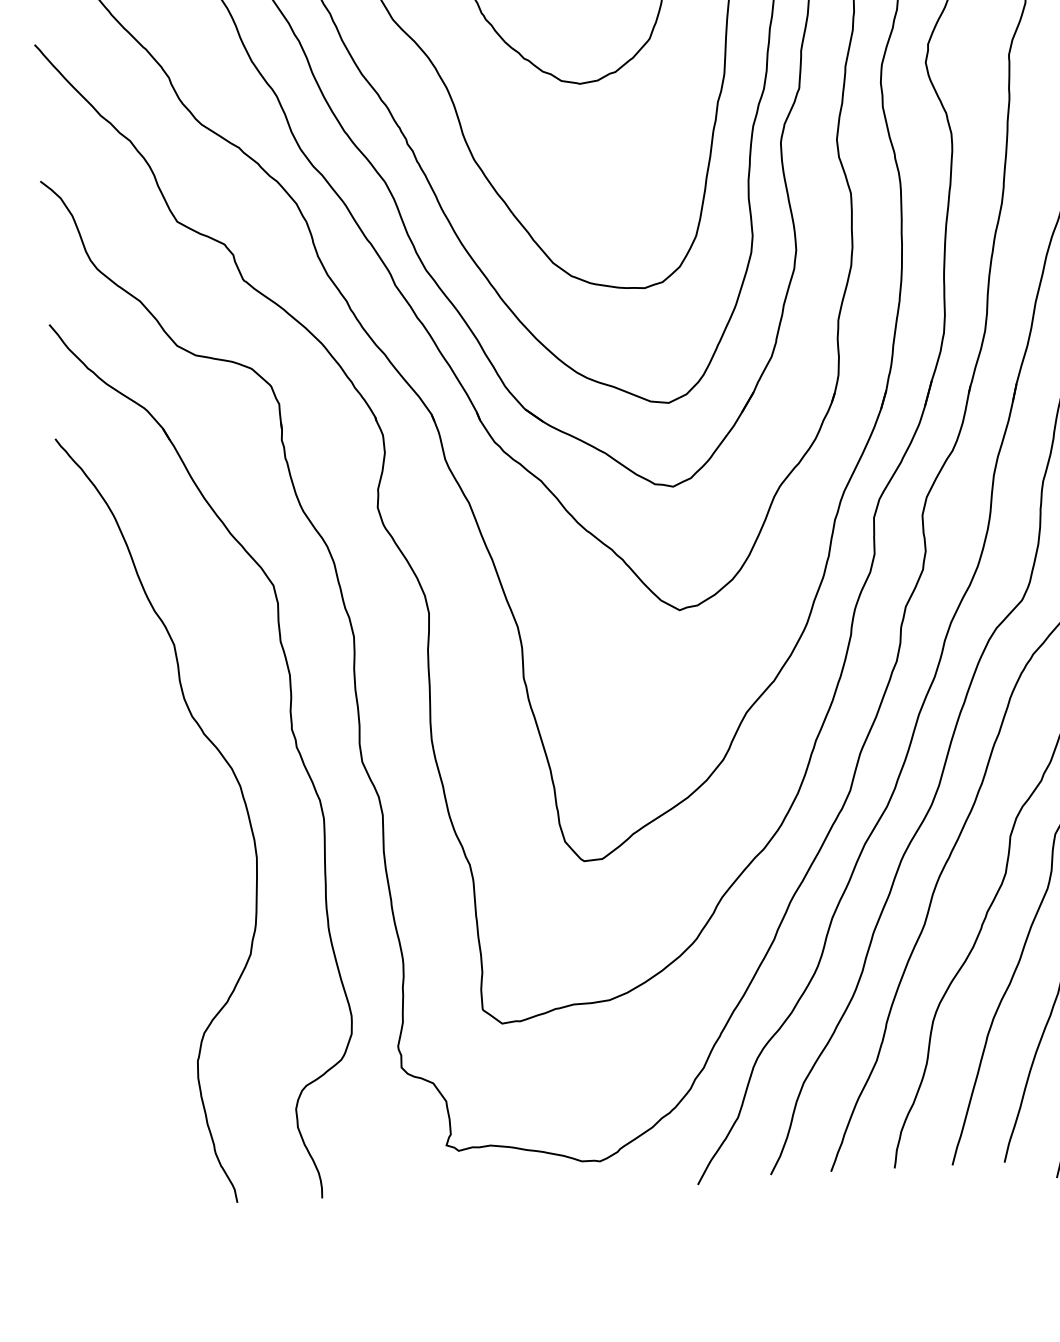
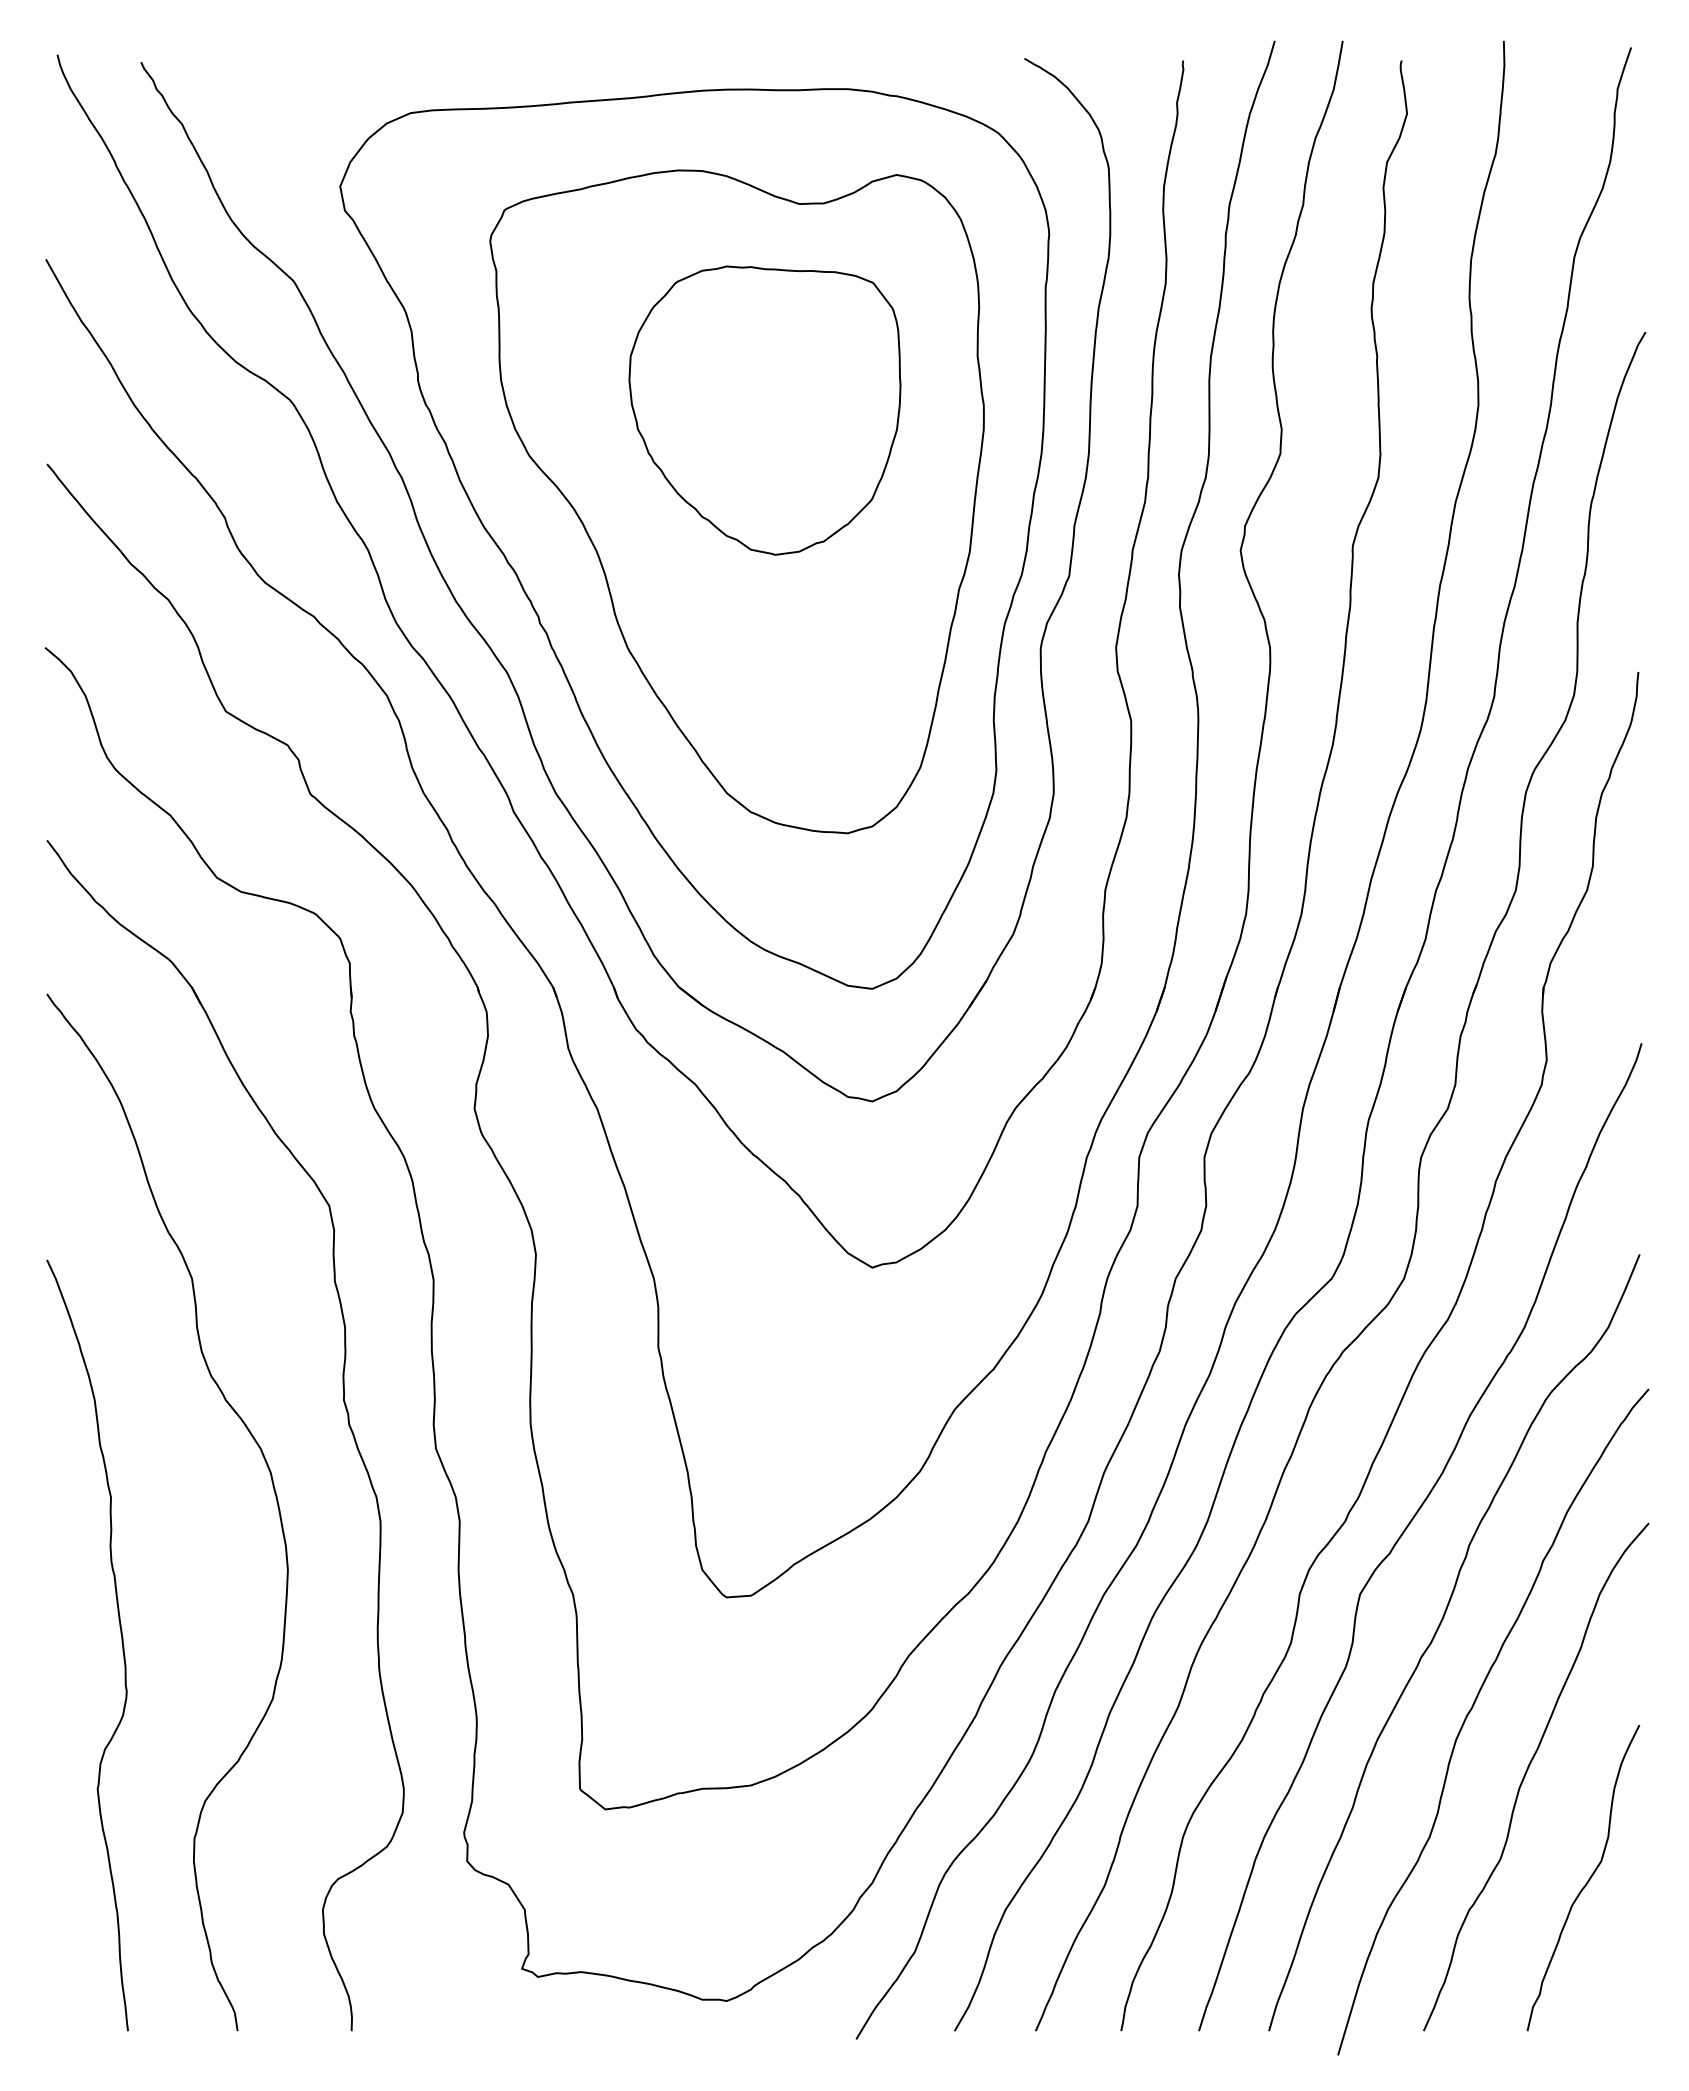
curve: (135, 919) -> (121, 1643), added

